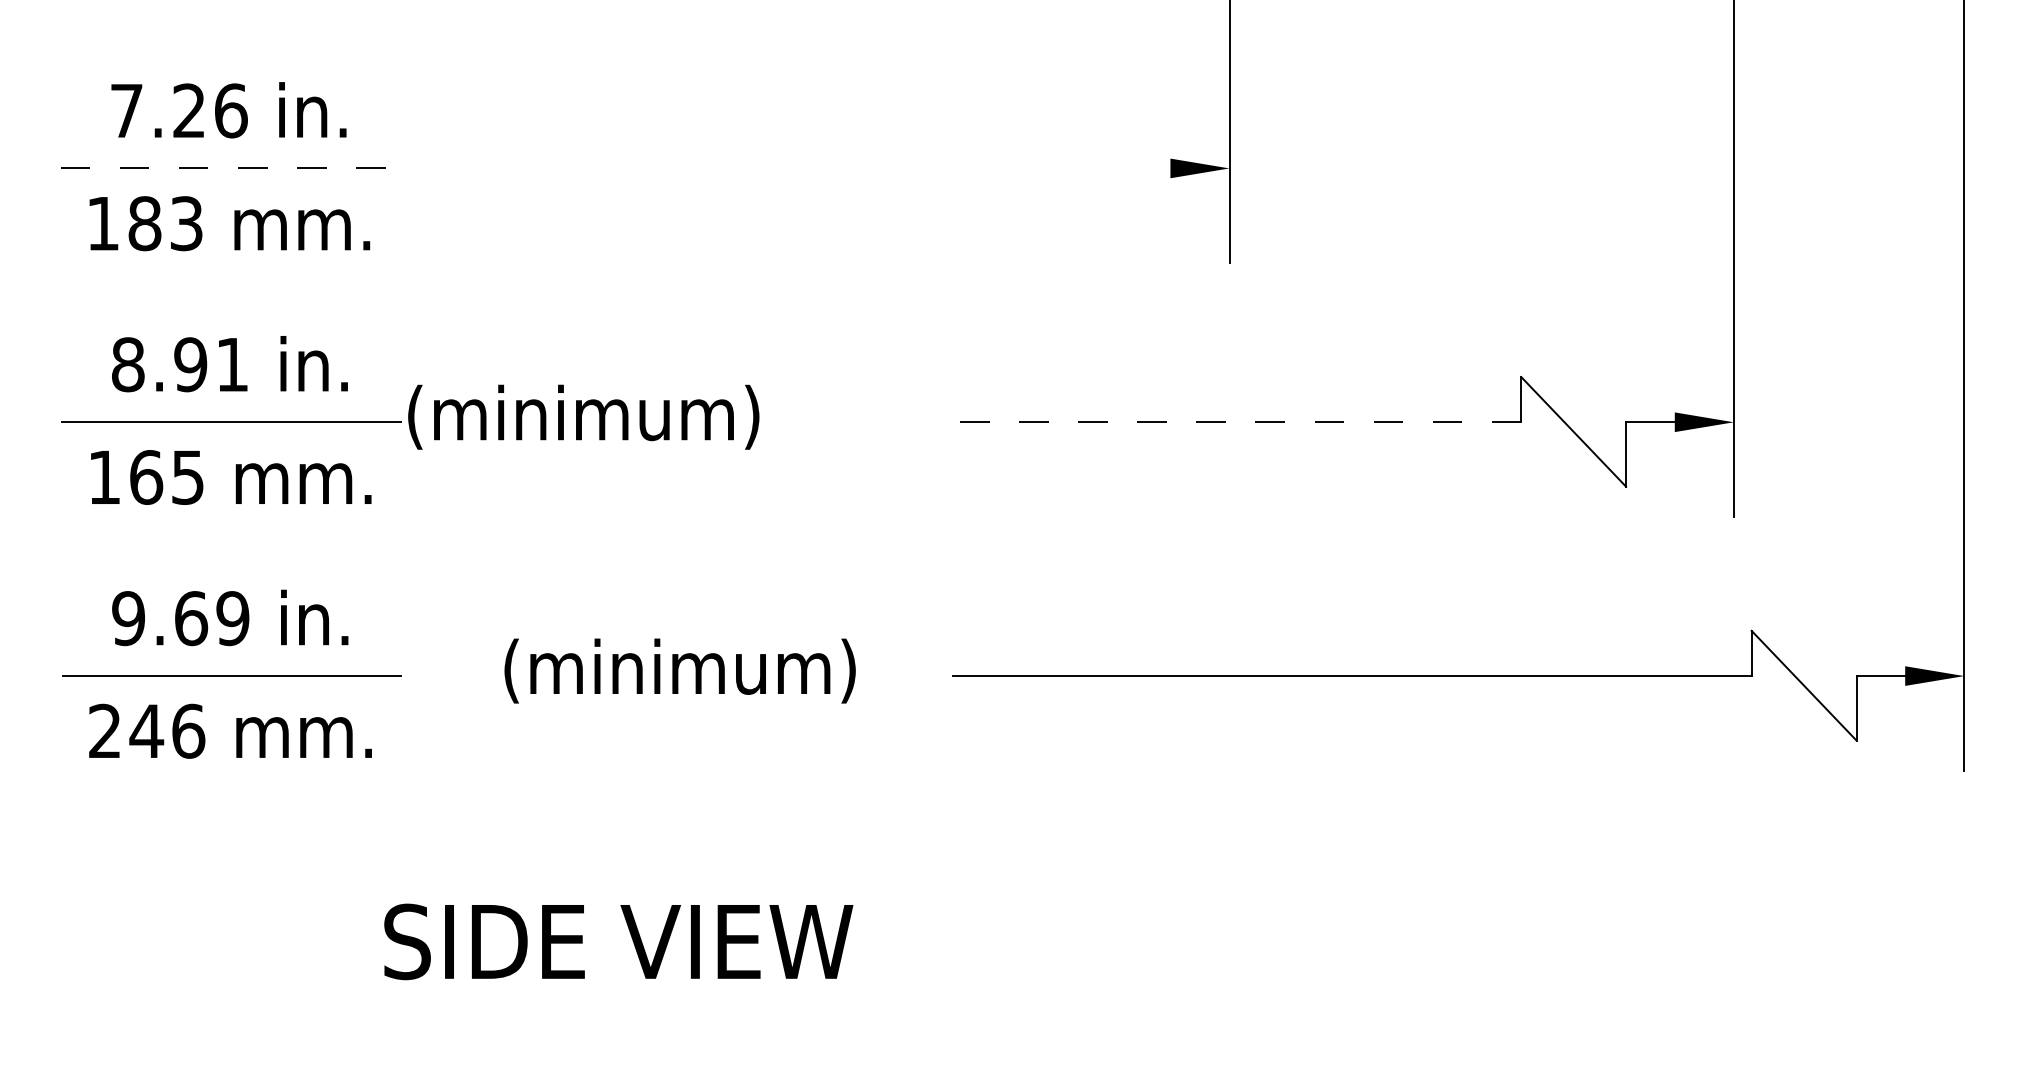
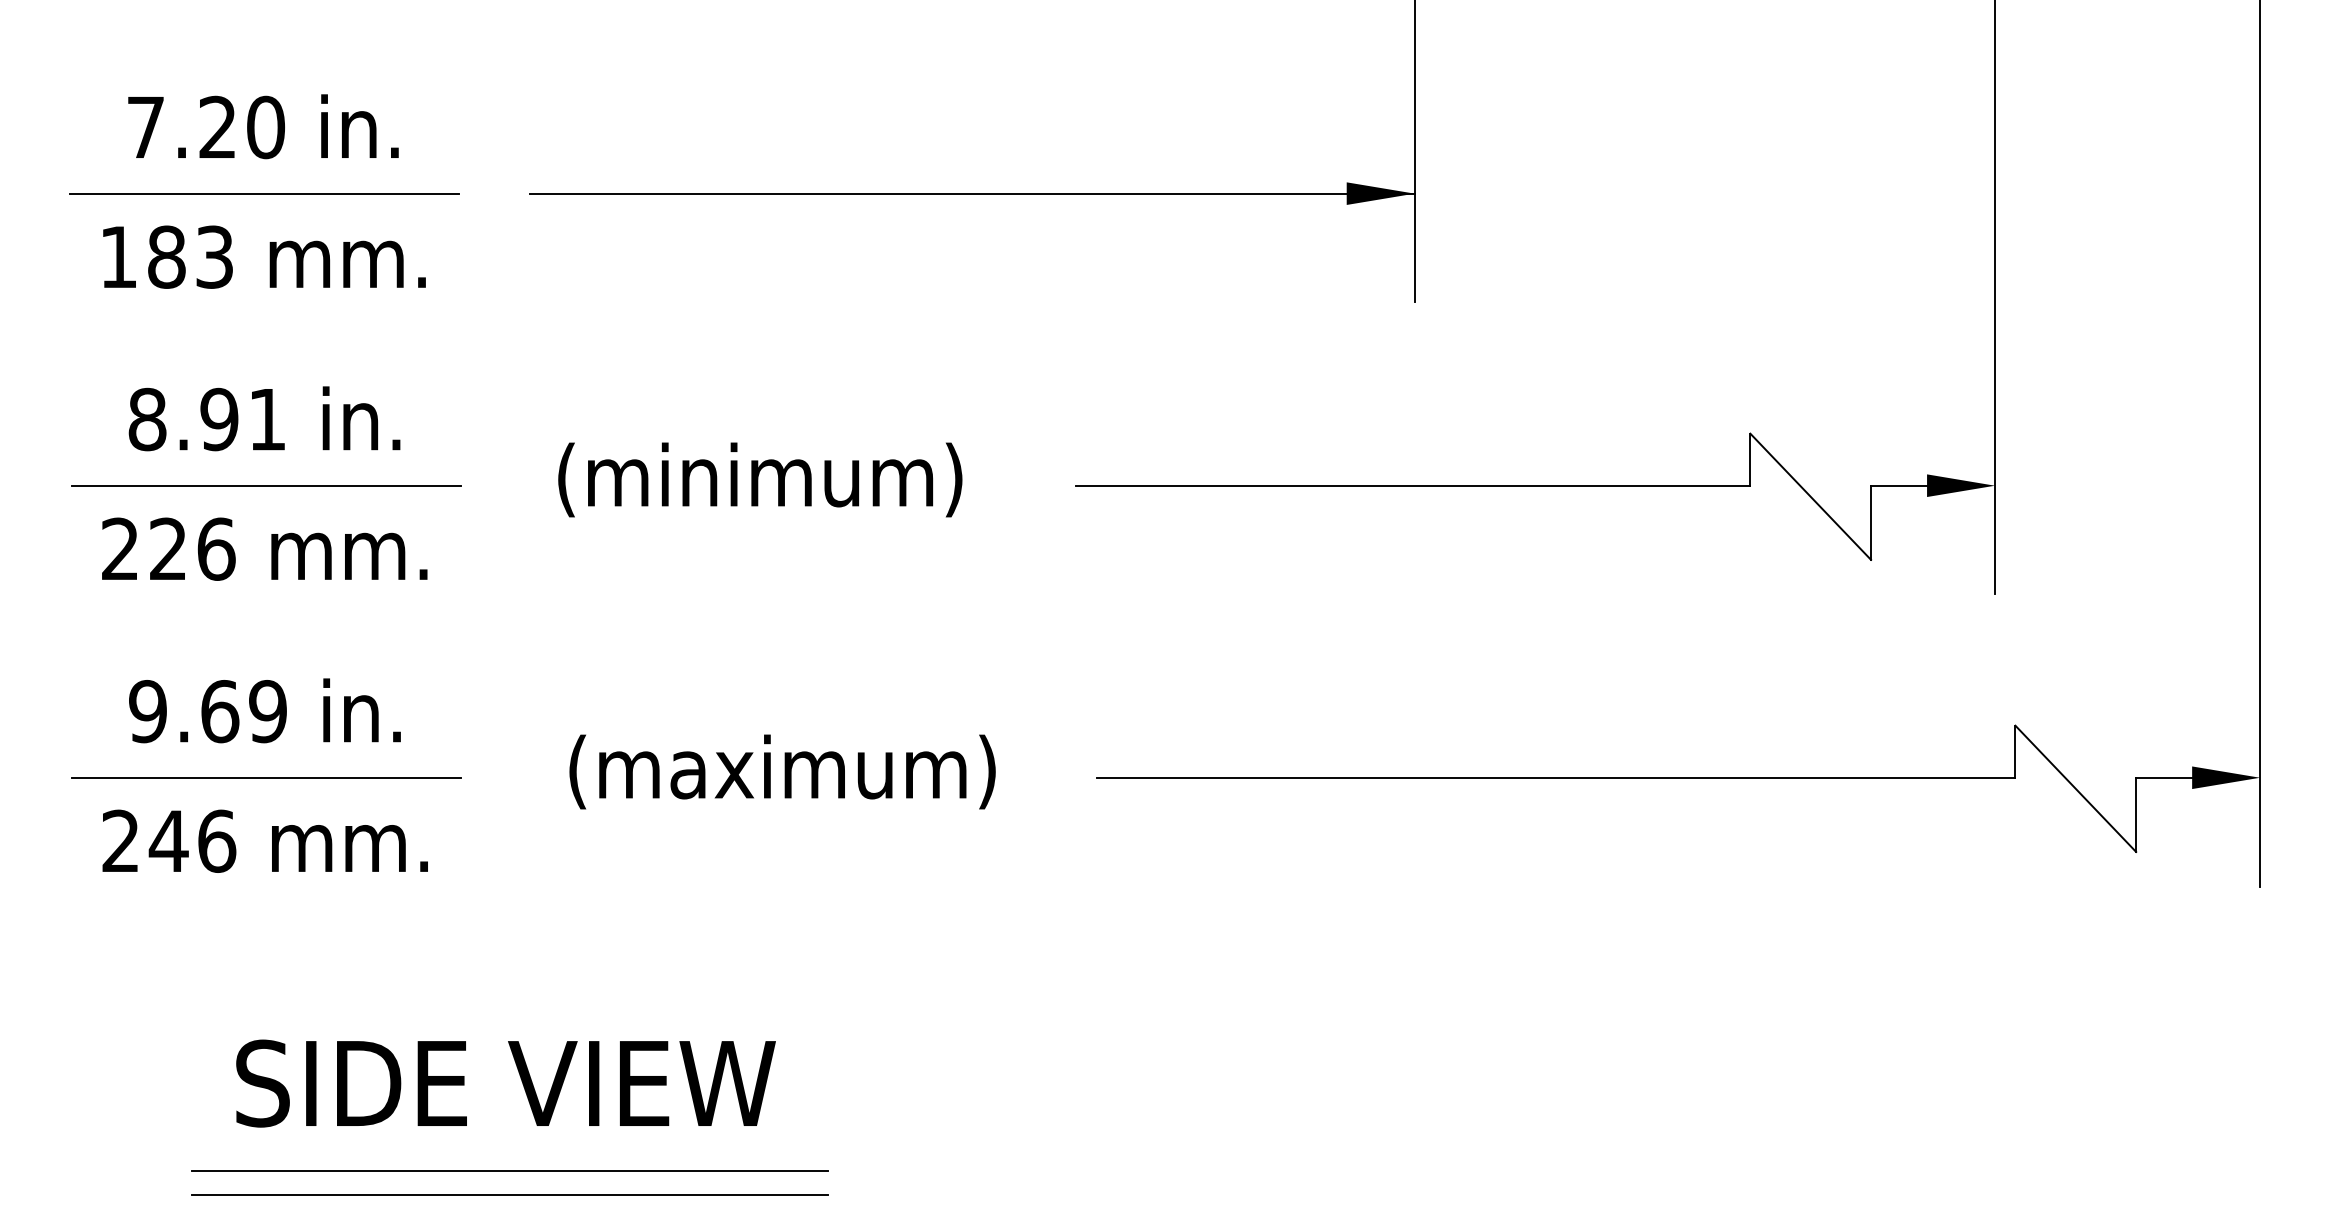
text: (230, 110) -> (265, 126), 7.26 -> 7.20
line: (230, 168) -> (265, 193), dashed -> solid
line: (844, 168) -> (971, 193), added
text: (583, 416) -> (759, 479), moved
line: (1228, 422) -> (1413, 485), dashed -> solid
text: (146, 477) -> (168, 549), 165 -> 226
text: (680, 670) -> (783, 771), (minimum) -> (maximum)
text: (618, 941) -> (505, 1083), moved
line: (442, 1017) -> (509, 1170), added
line: (442, 1038) -> (509, 1194), added

